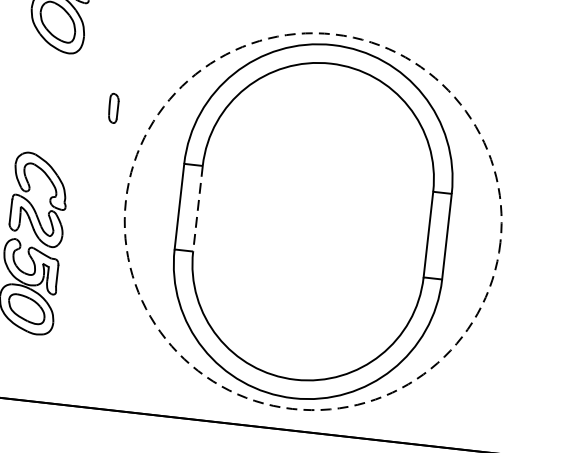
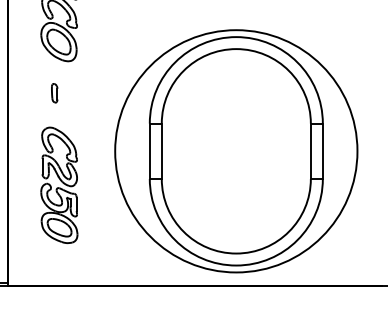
part: (113, 108) -> (54, 93), moved
line: (197, 208) -> (161, 151), dashed -> solid
circle: (313, 221) -> (236, 151), dashed -> solid

